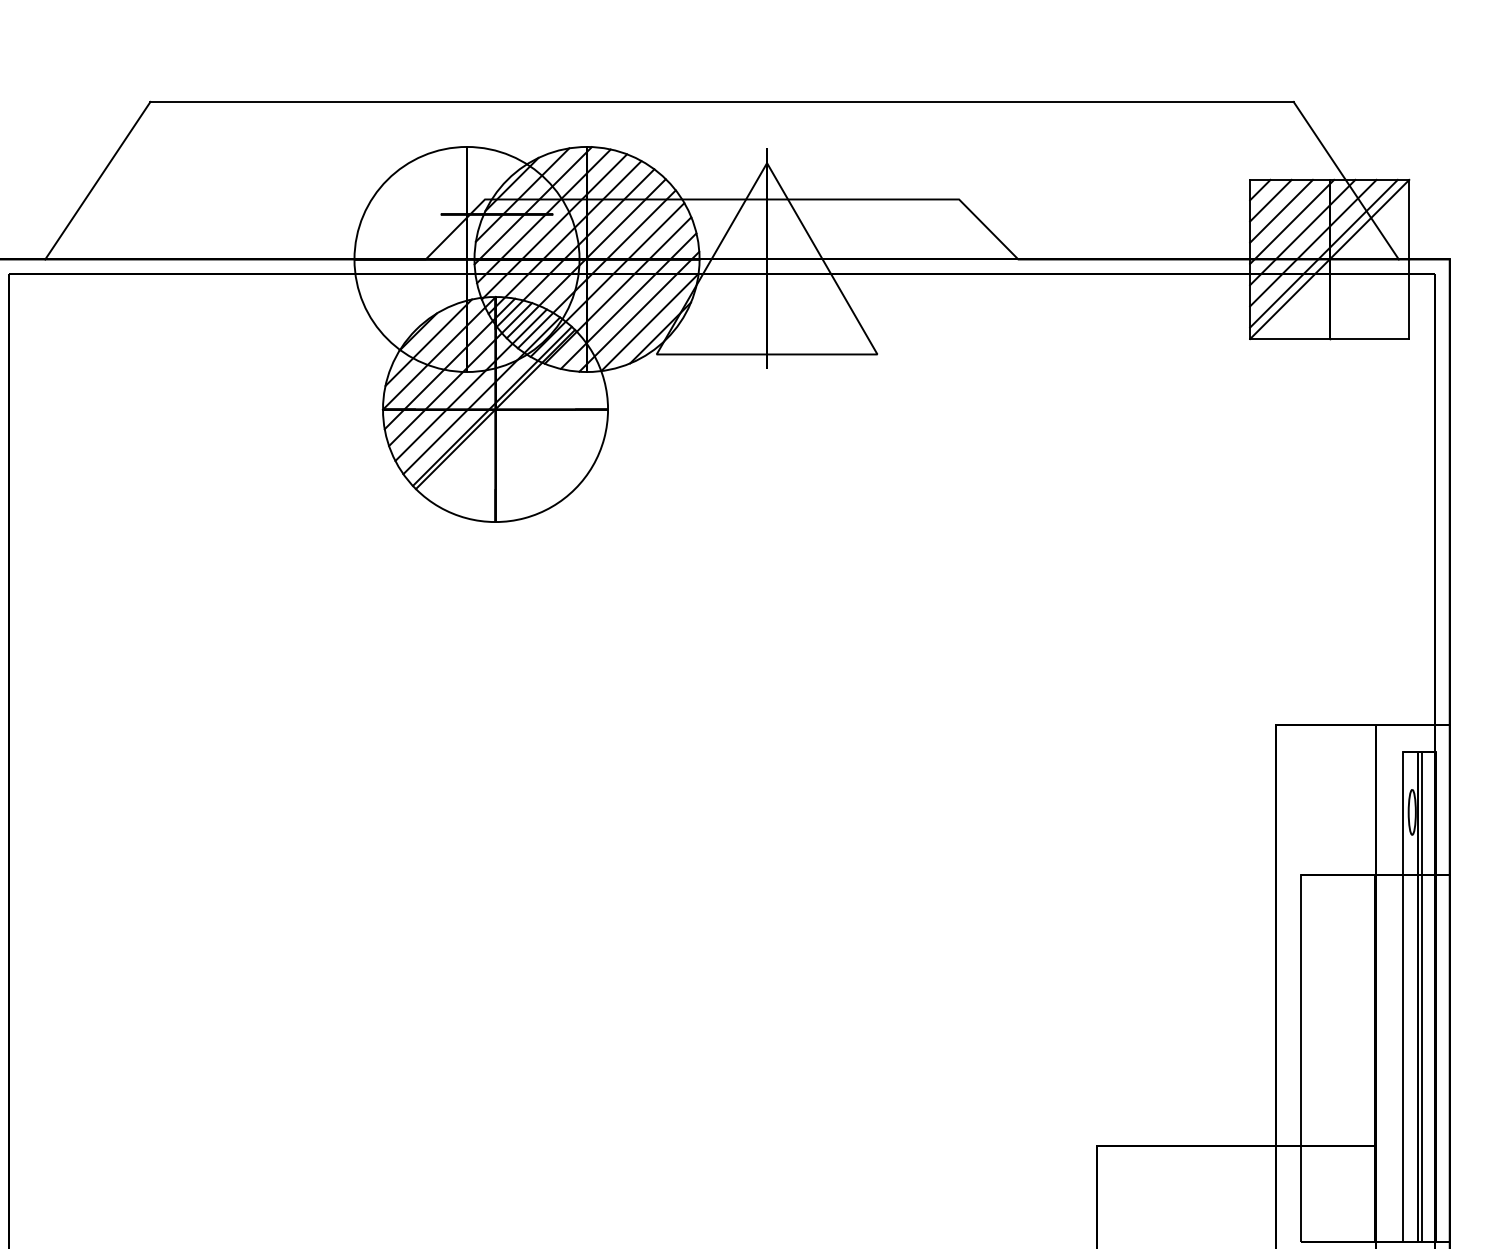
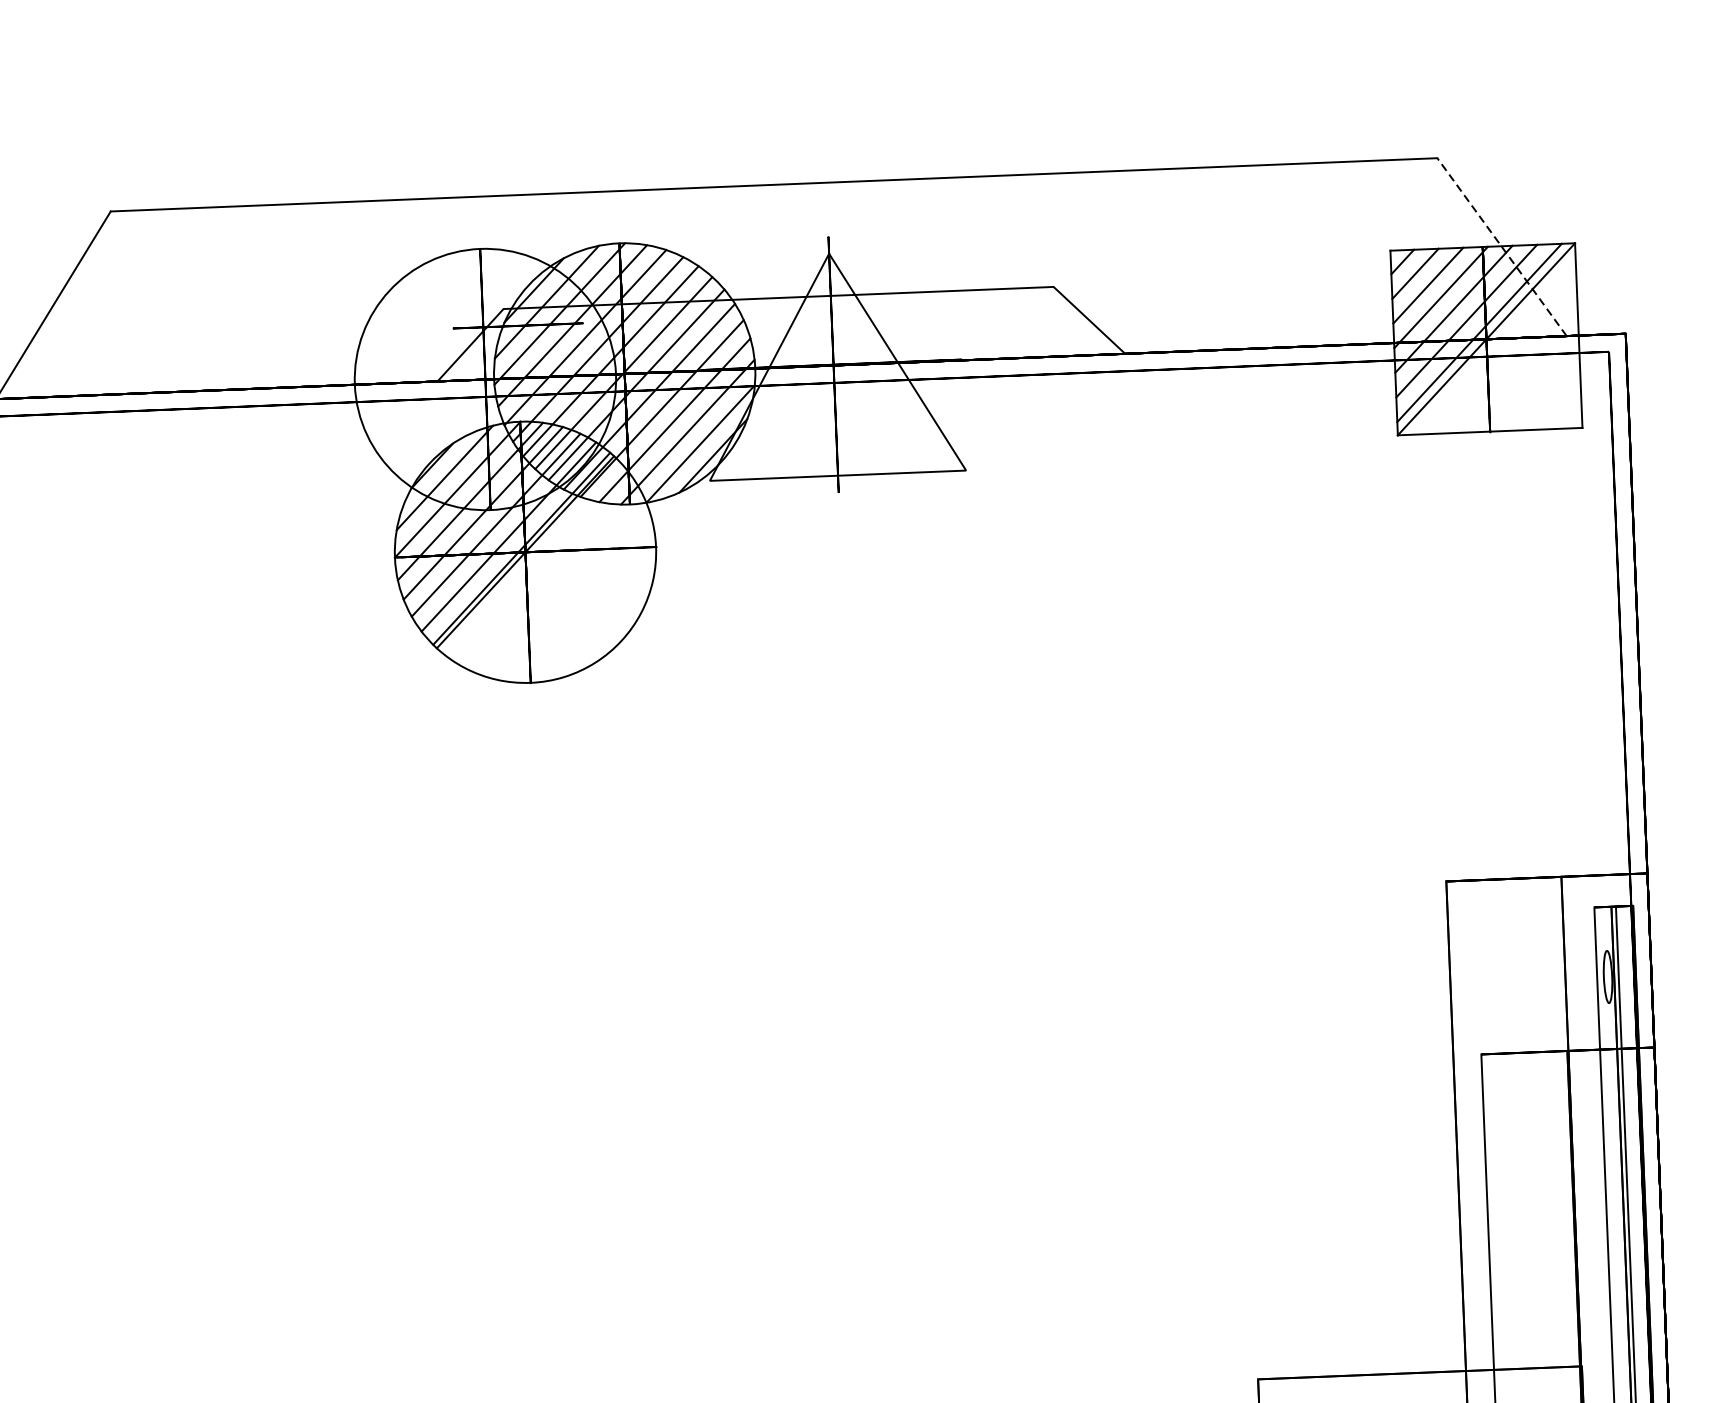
line: (1346, 180) -> (1502, 246), solid -> dashed

